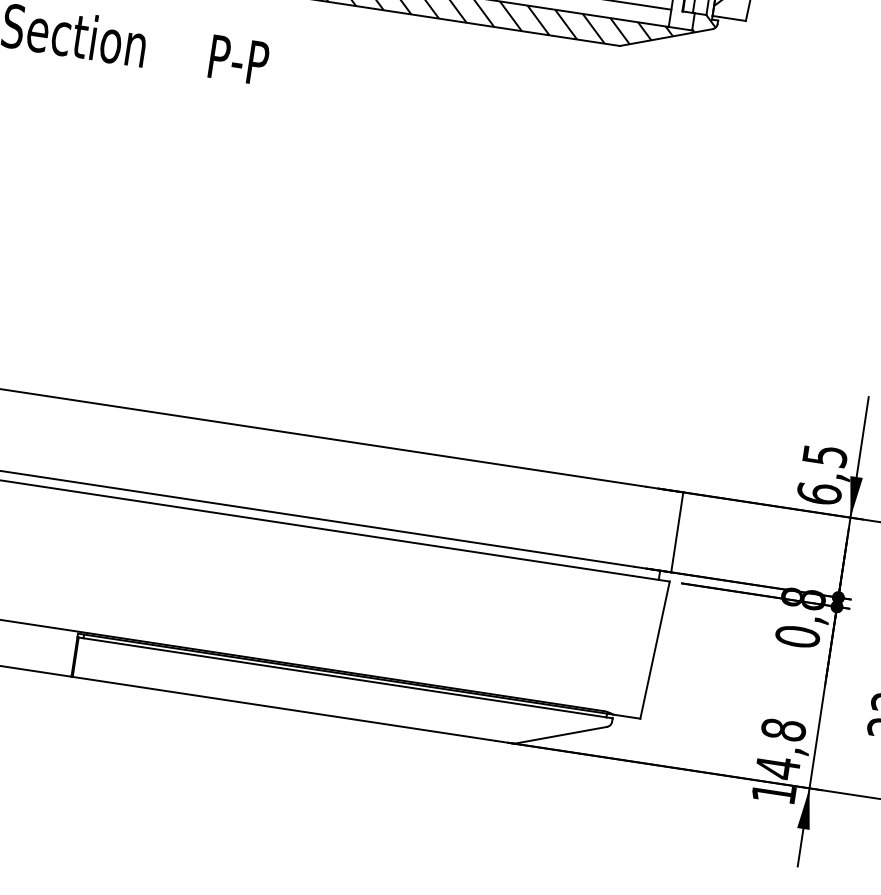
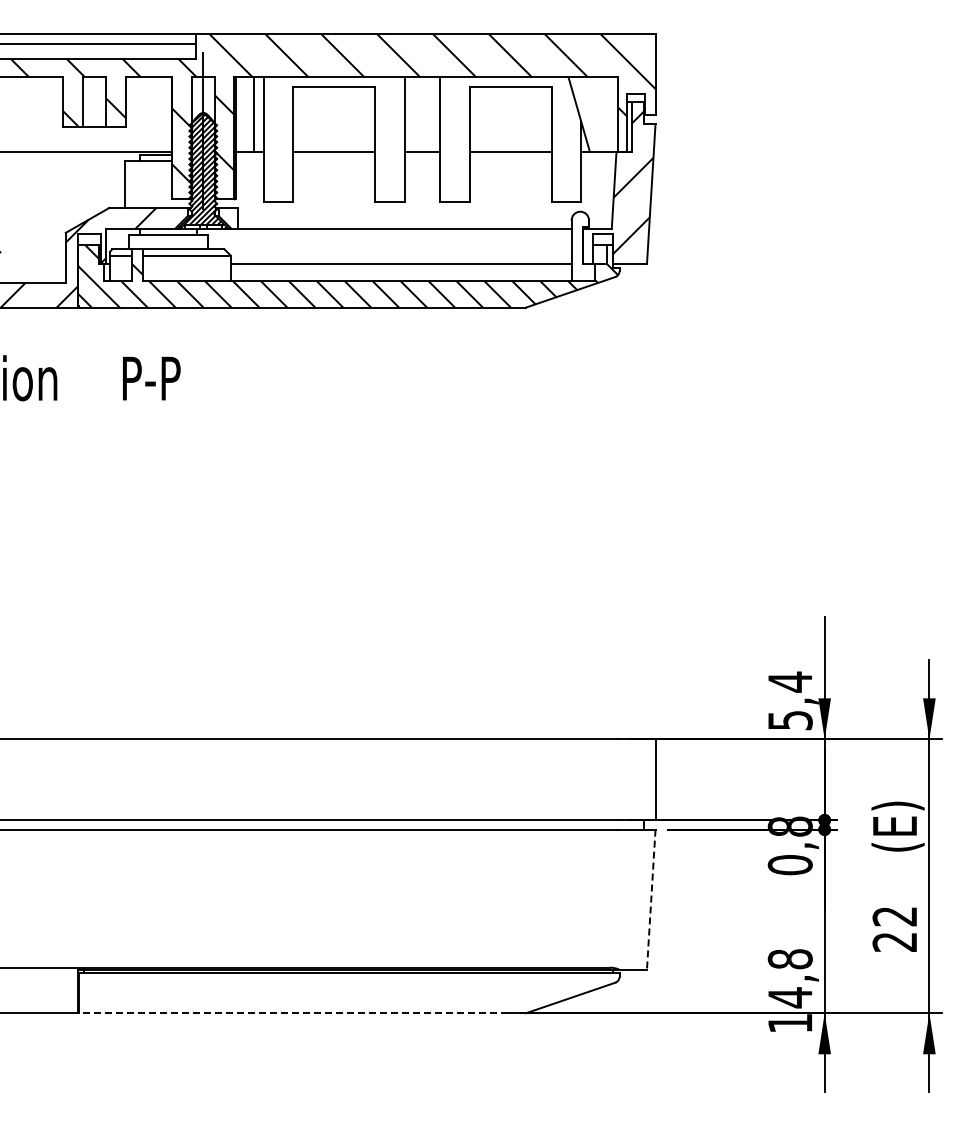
text: (821, 473) -> (789, 700), 6,5 -> 5,4
line: (655, 651) -> (651, 900), solid -> dashed
line: (284, 709) -> (293, 1013), solid -> dashed

